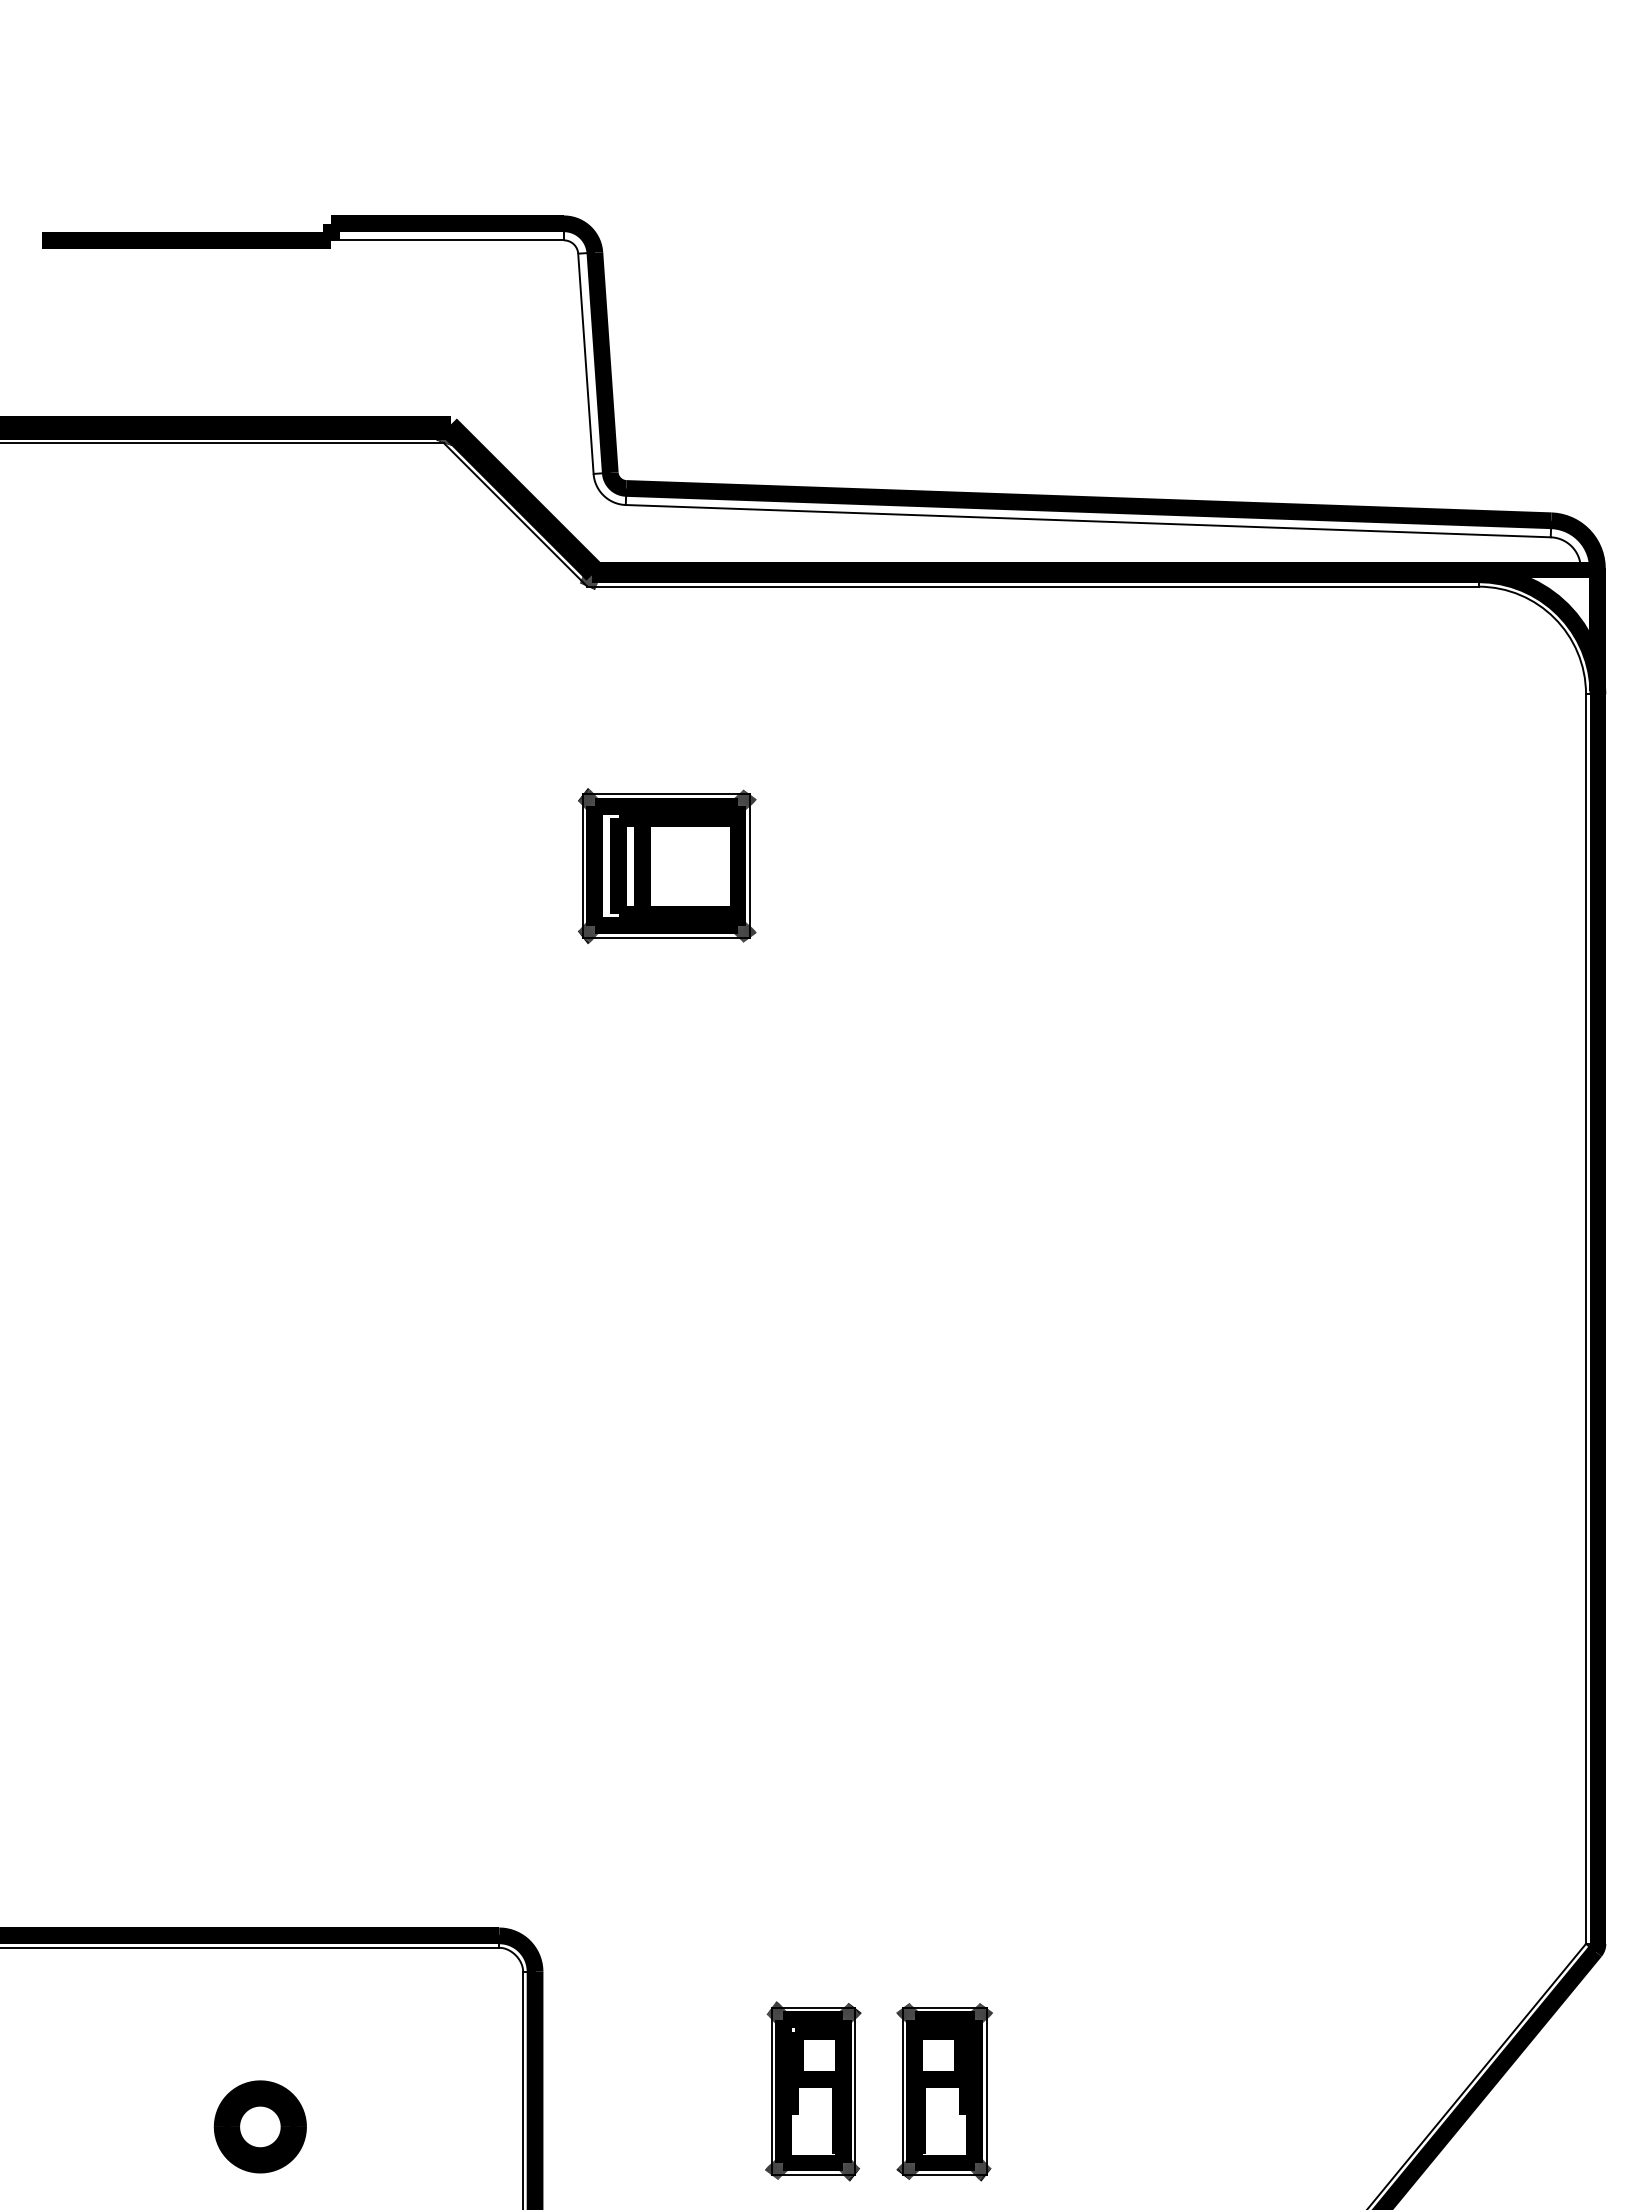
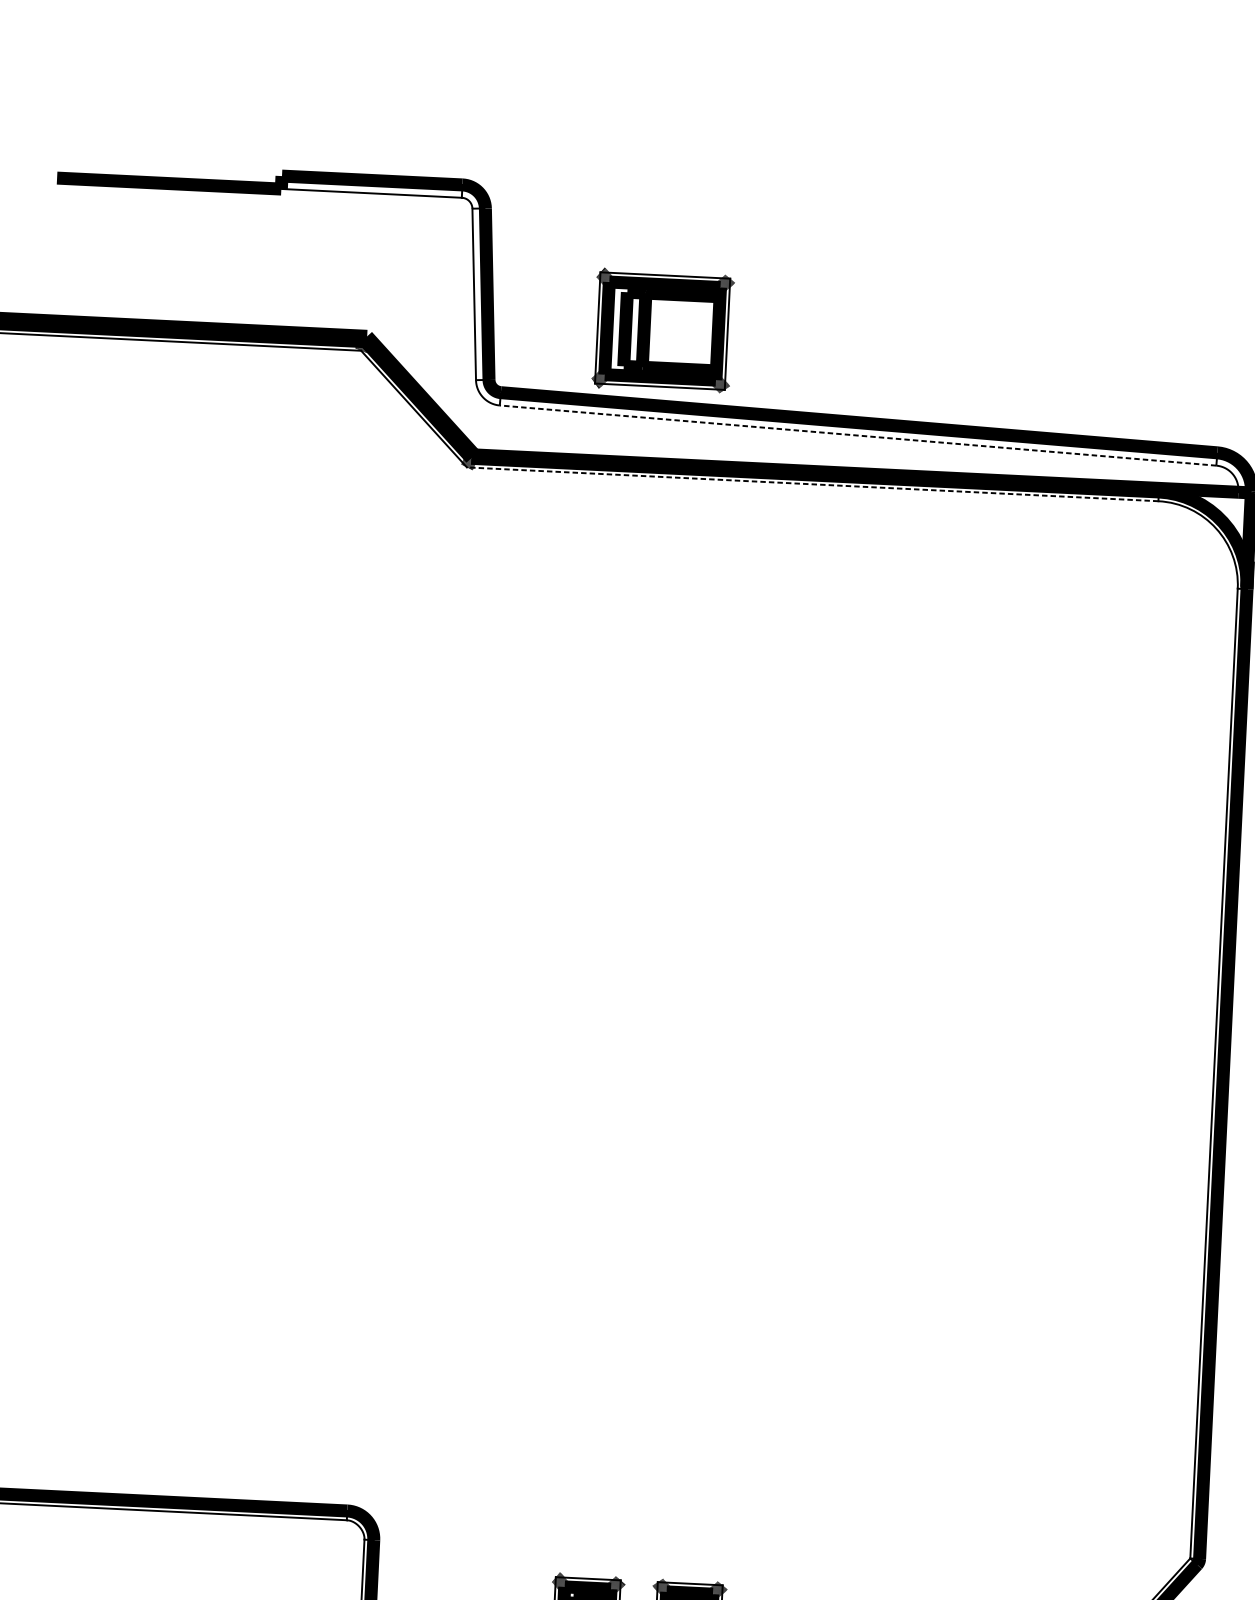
line: (1088, 521) -> (858, 435), solid -> dashed
line: (1032, 586) -> (812, 484), solid -> dashed
part: (667, 865) -> (663, 330), moved

